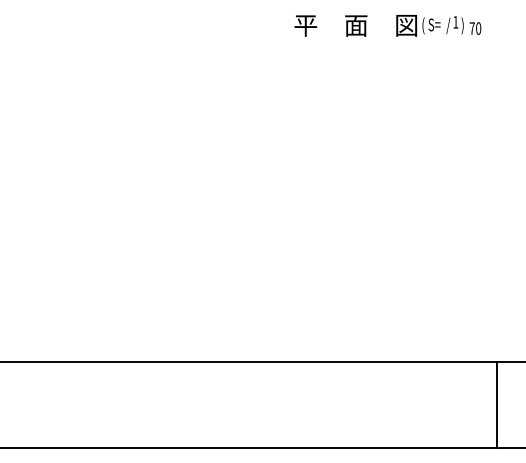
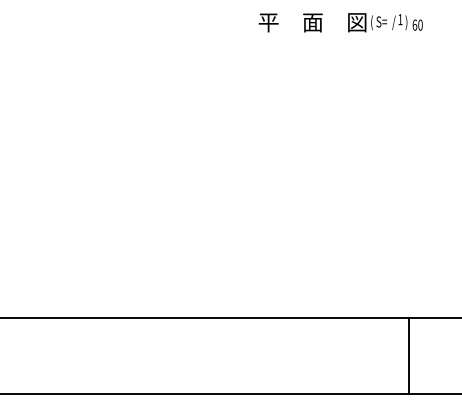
text: (471, 28) -> (414, 25), 70 -> 60
line: (497, 404) -> (408, 355), moved

